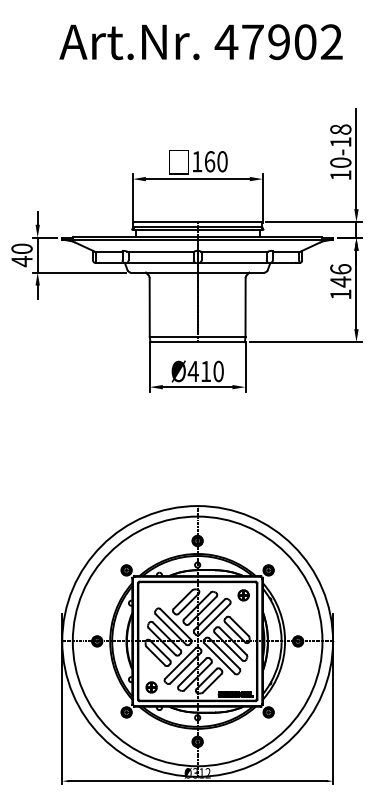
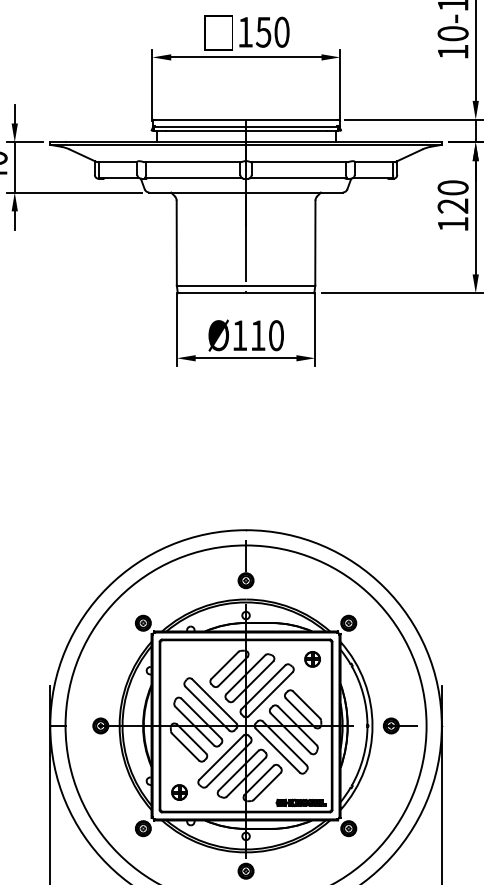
text: (209, 161) -> (263, 31), 160 -> 150
text: (340, 275) -> (452, 196), 146 -> 120
text: (192, 371) -> (238, 335), Ø410 -> Ø110

